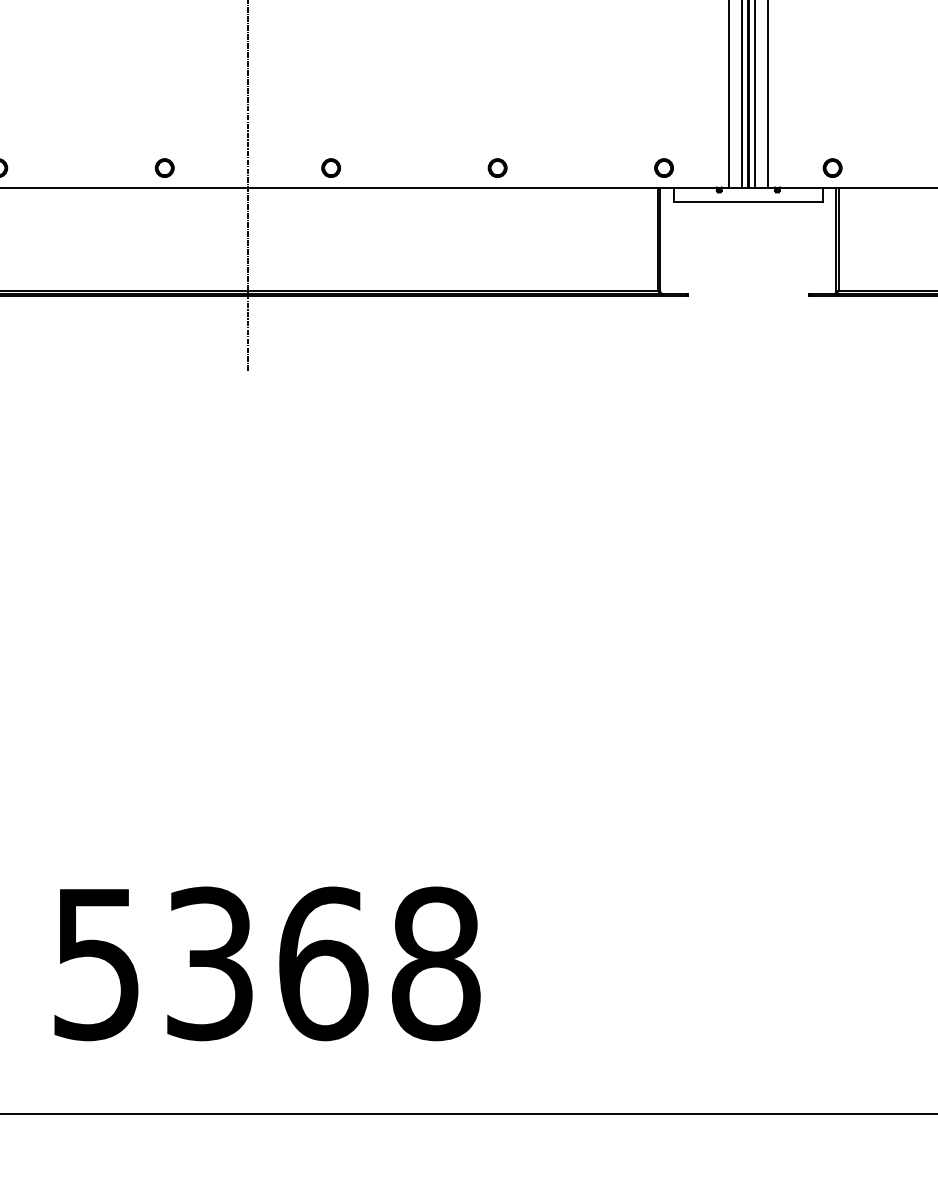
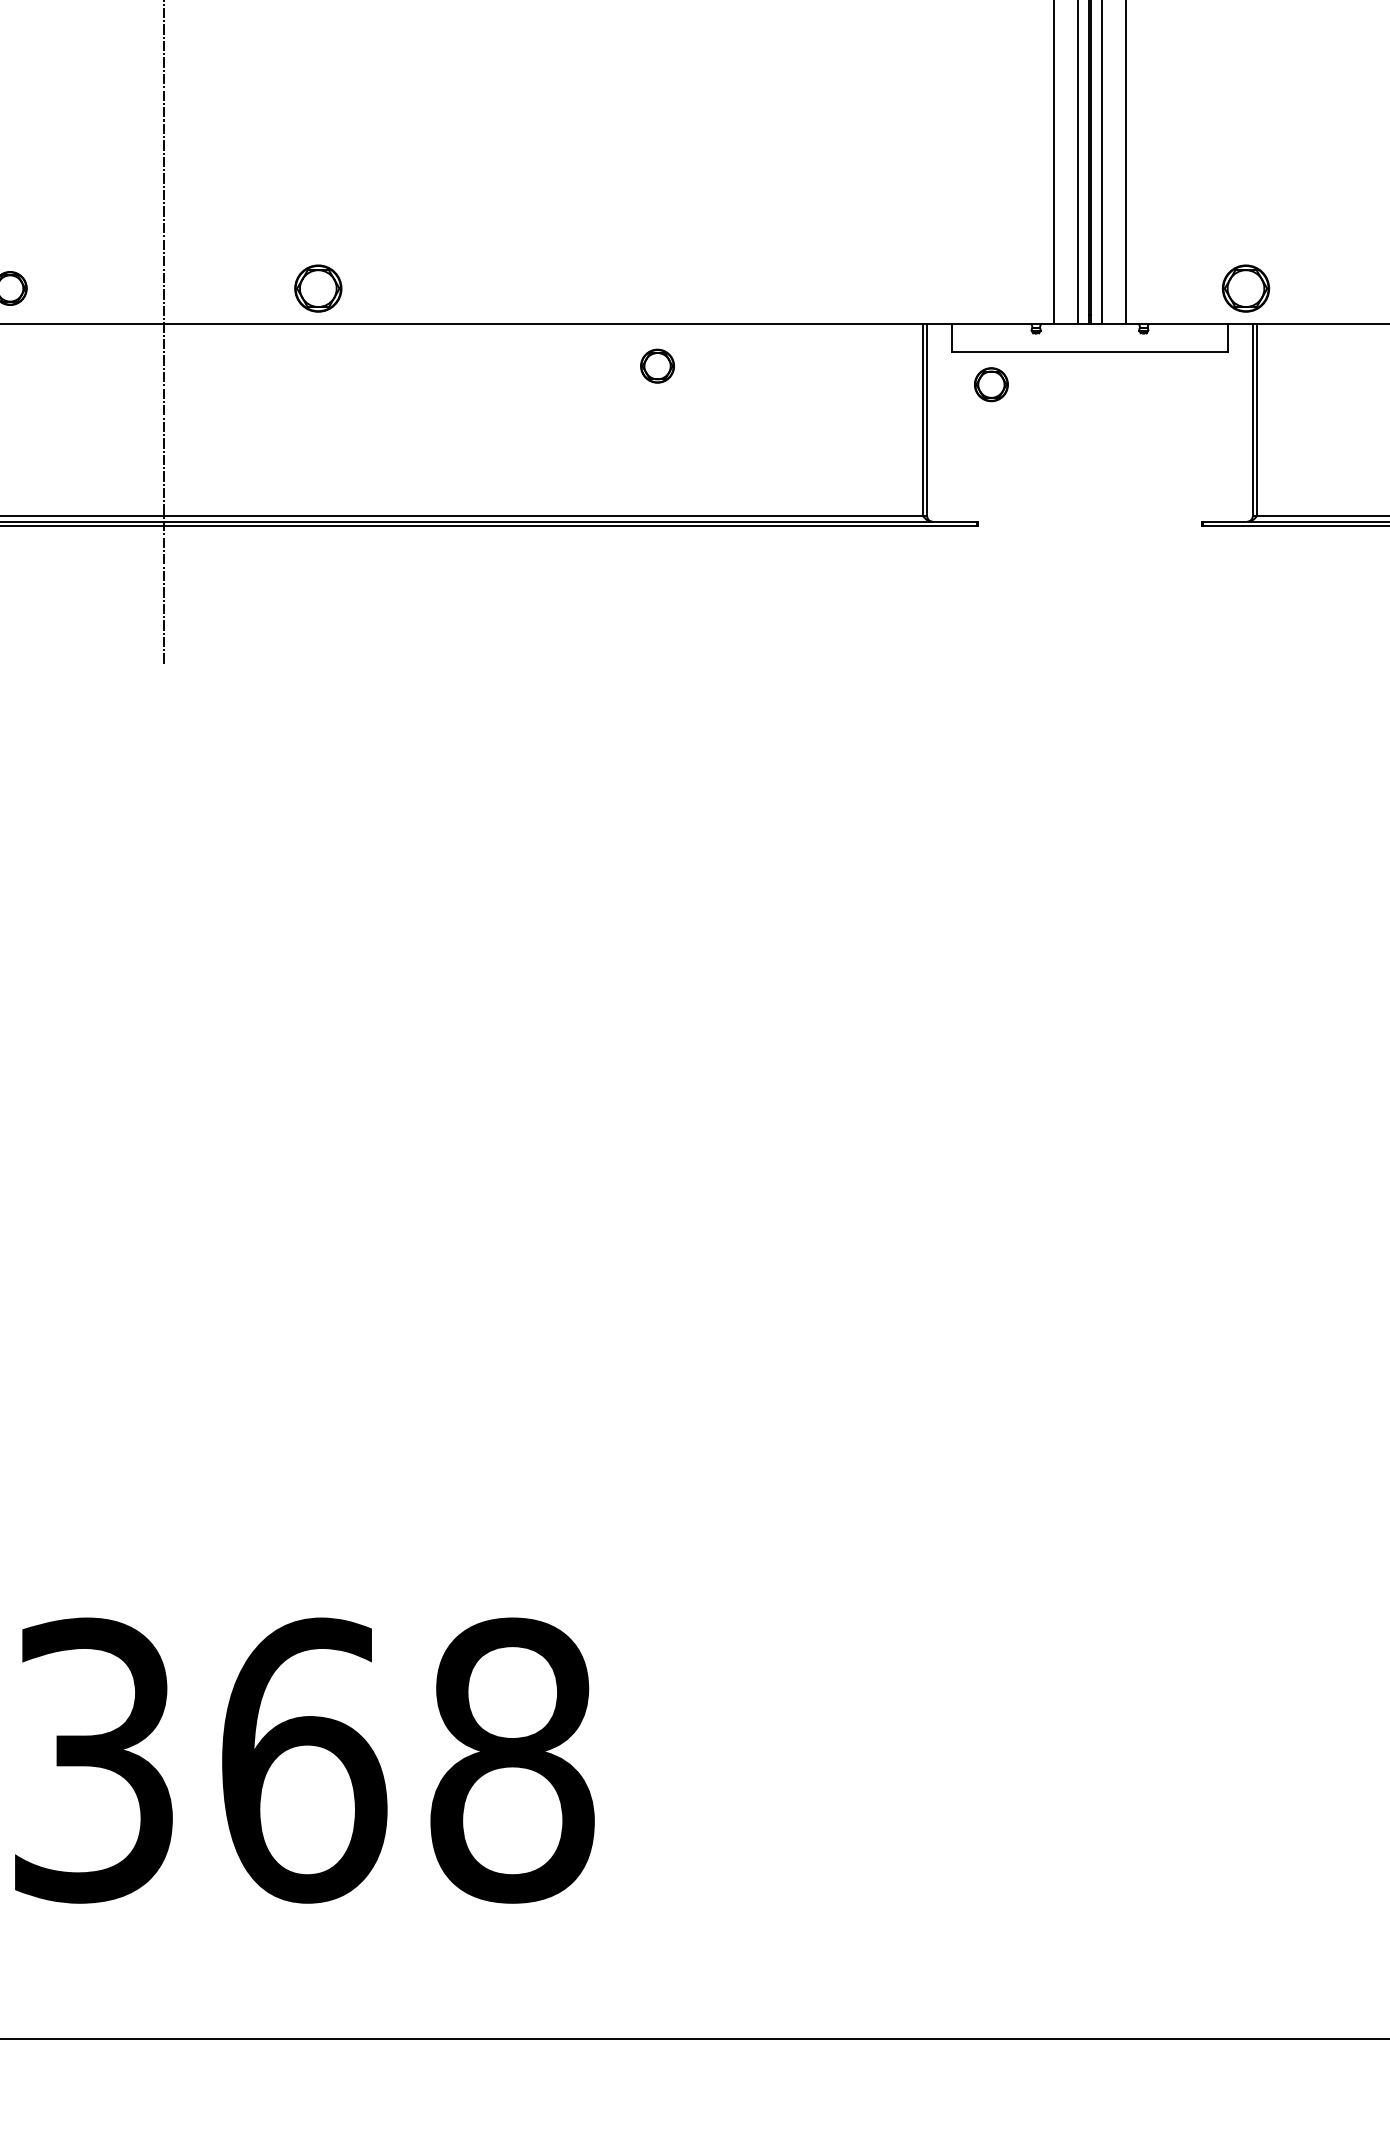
circle: (330, 167) -> (316, 287), size x1.4
part: (497, 167) -> (657, 365), moved
circle: (663, 167) -> (990, 383), moved
part: (832, 167) -> (1245, 287), size x1.4

